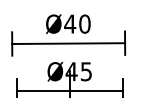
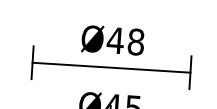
text: (84, 24) -> (135, 42), Ø40 -> Ø48

